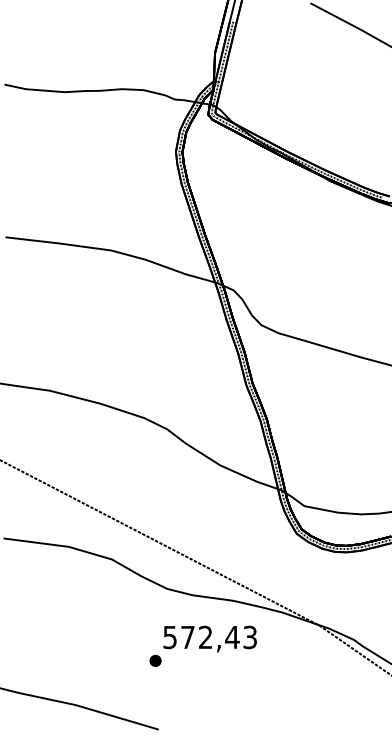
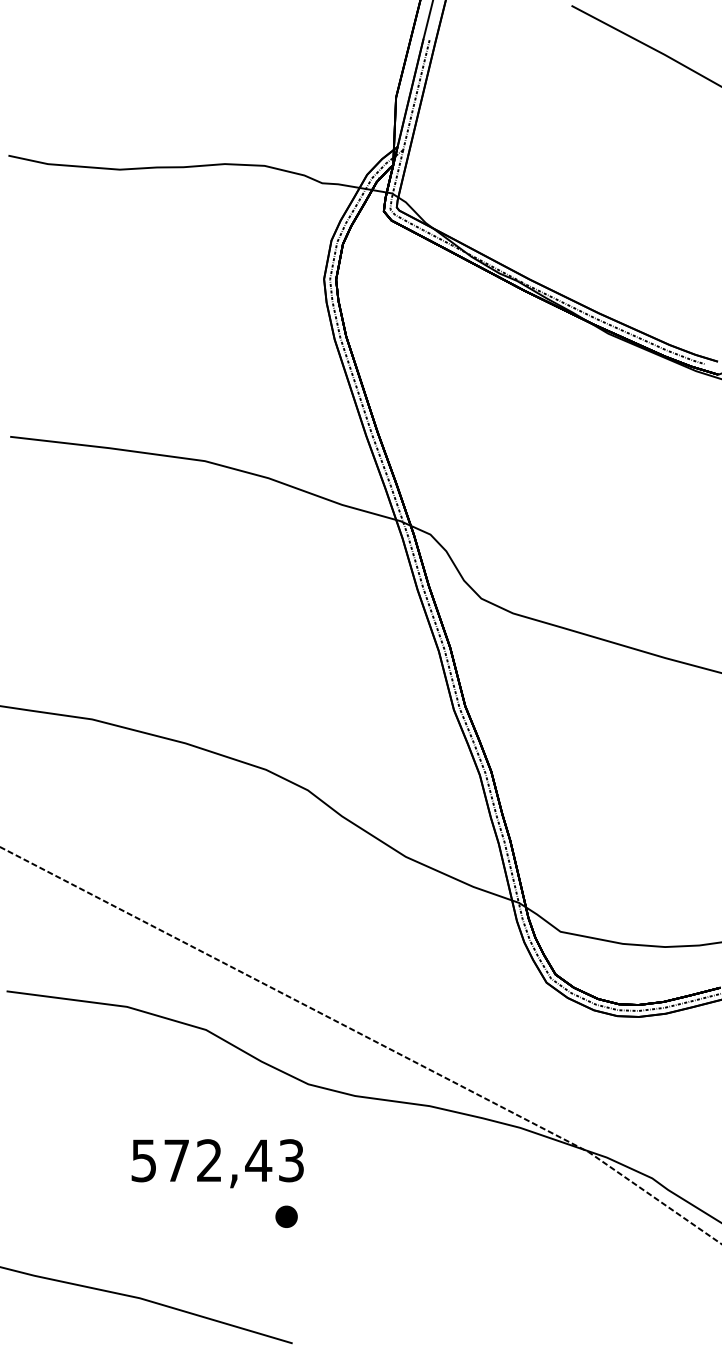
text: (209, 638) -> (216, 1162), moved

